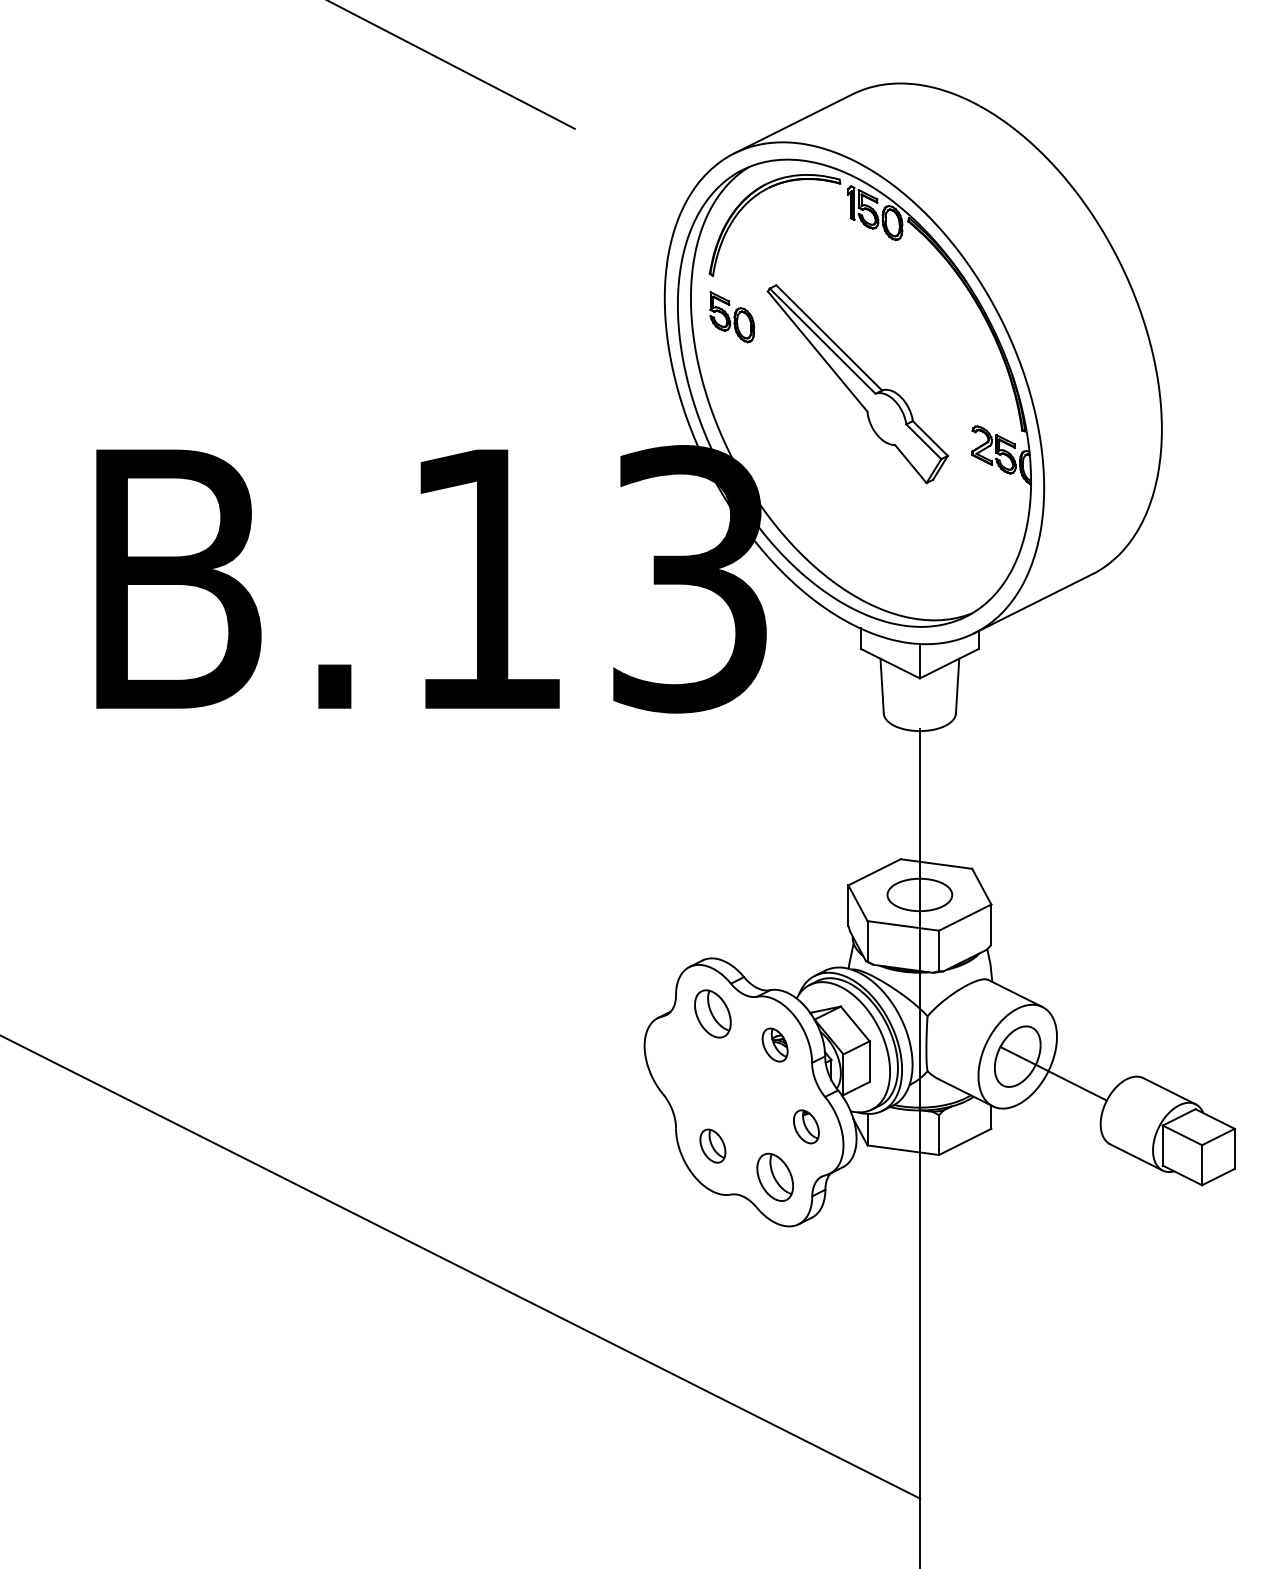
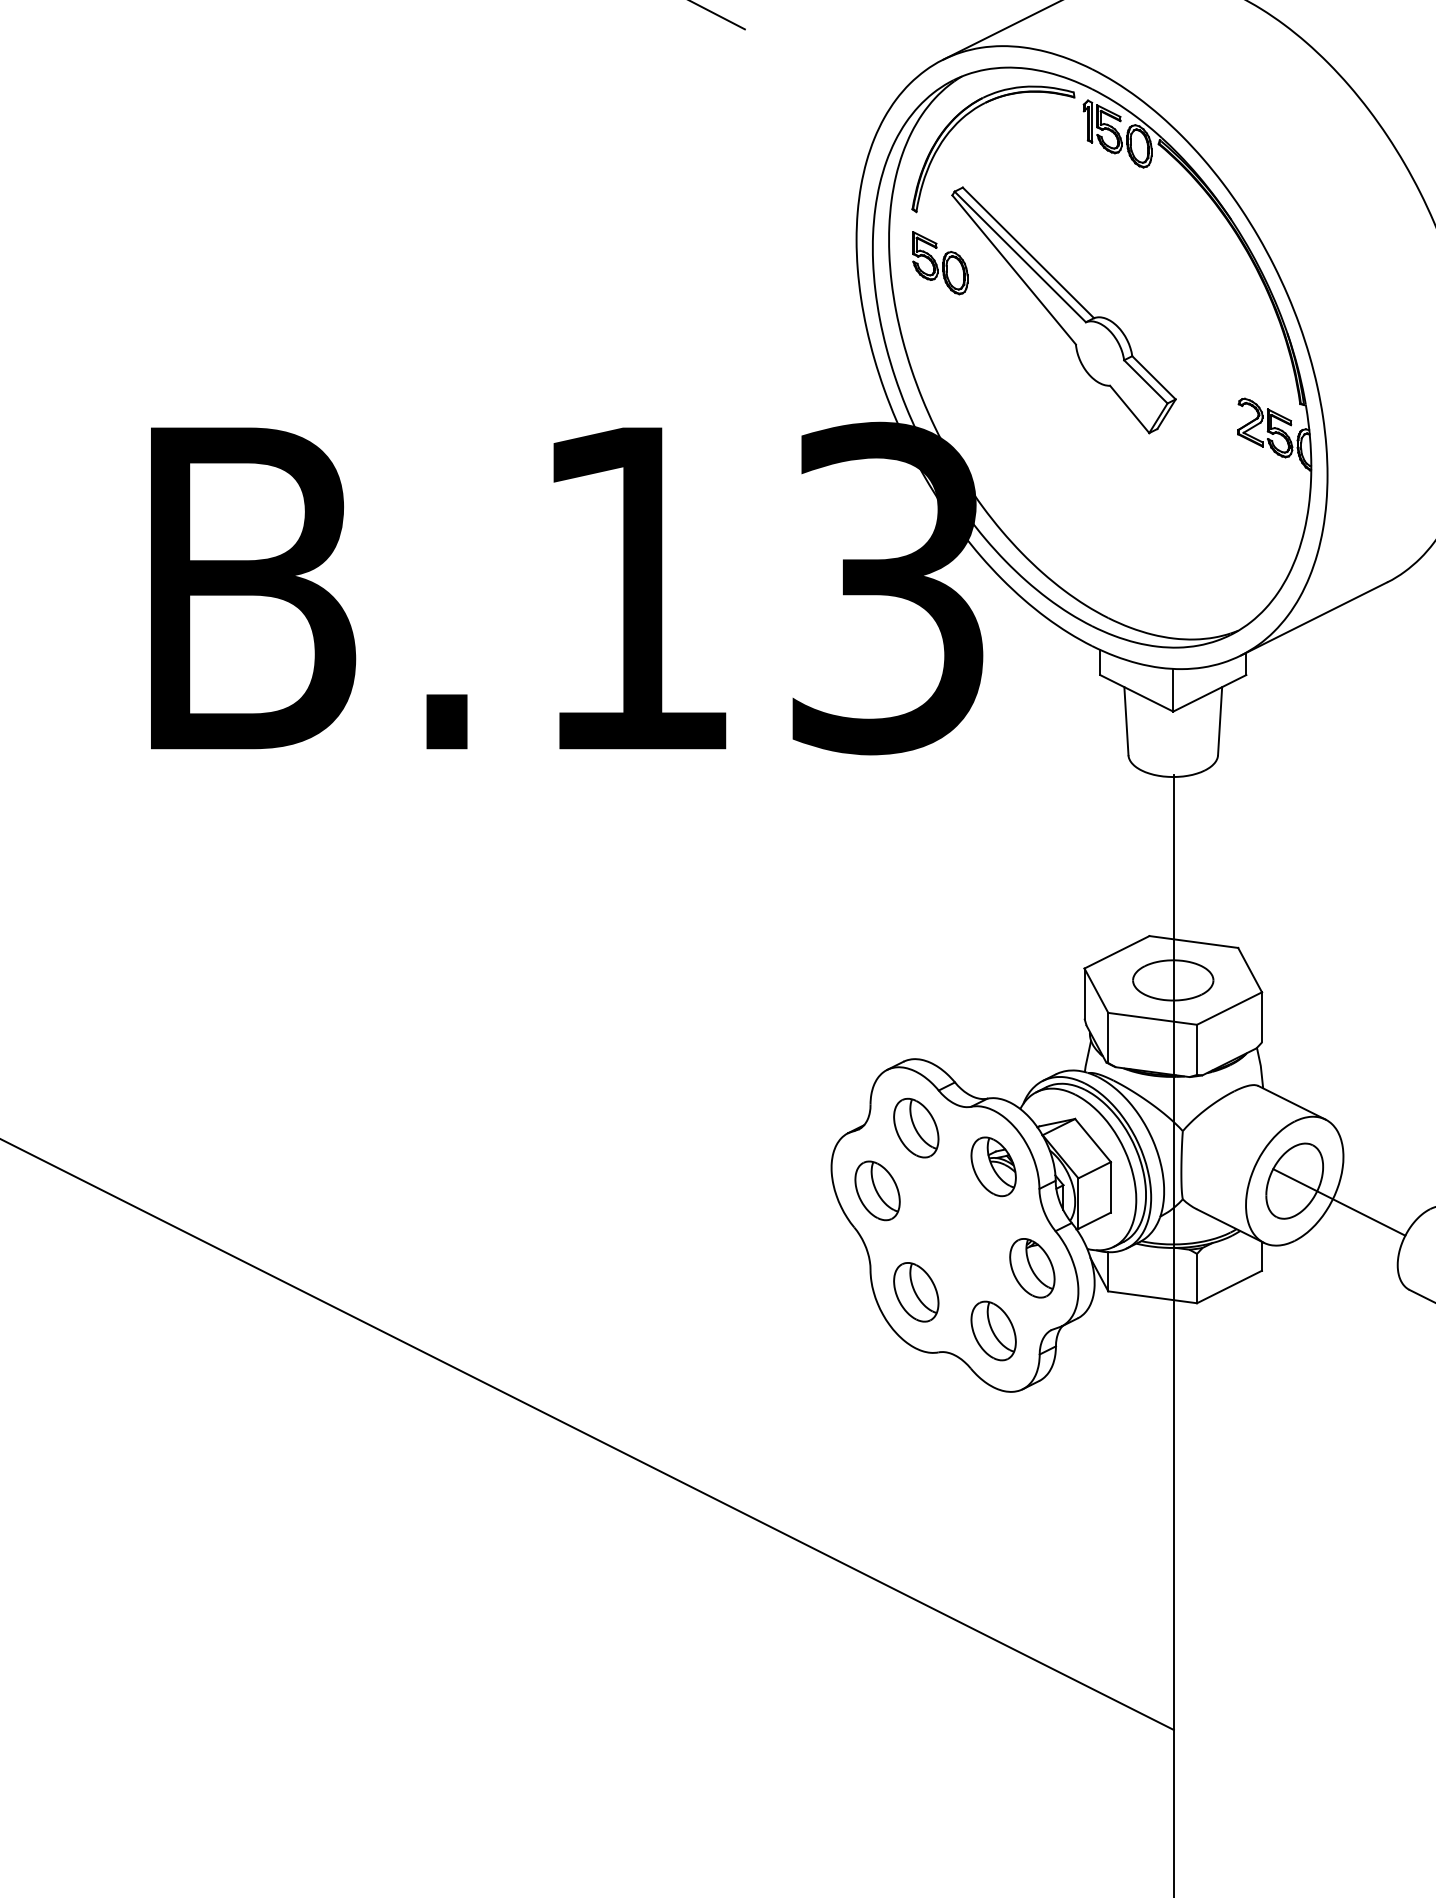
part: (857, 384) -> (1063, 310), moved
part: (774, 1044) -> (992, 1166), size x1.43
part: (681, 1064) -> (877, 1190), added
part: (806, 1126) -> (1032, 1267), size x1.43
part: (712, 1145) -> (915, 1291), size x1.43

